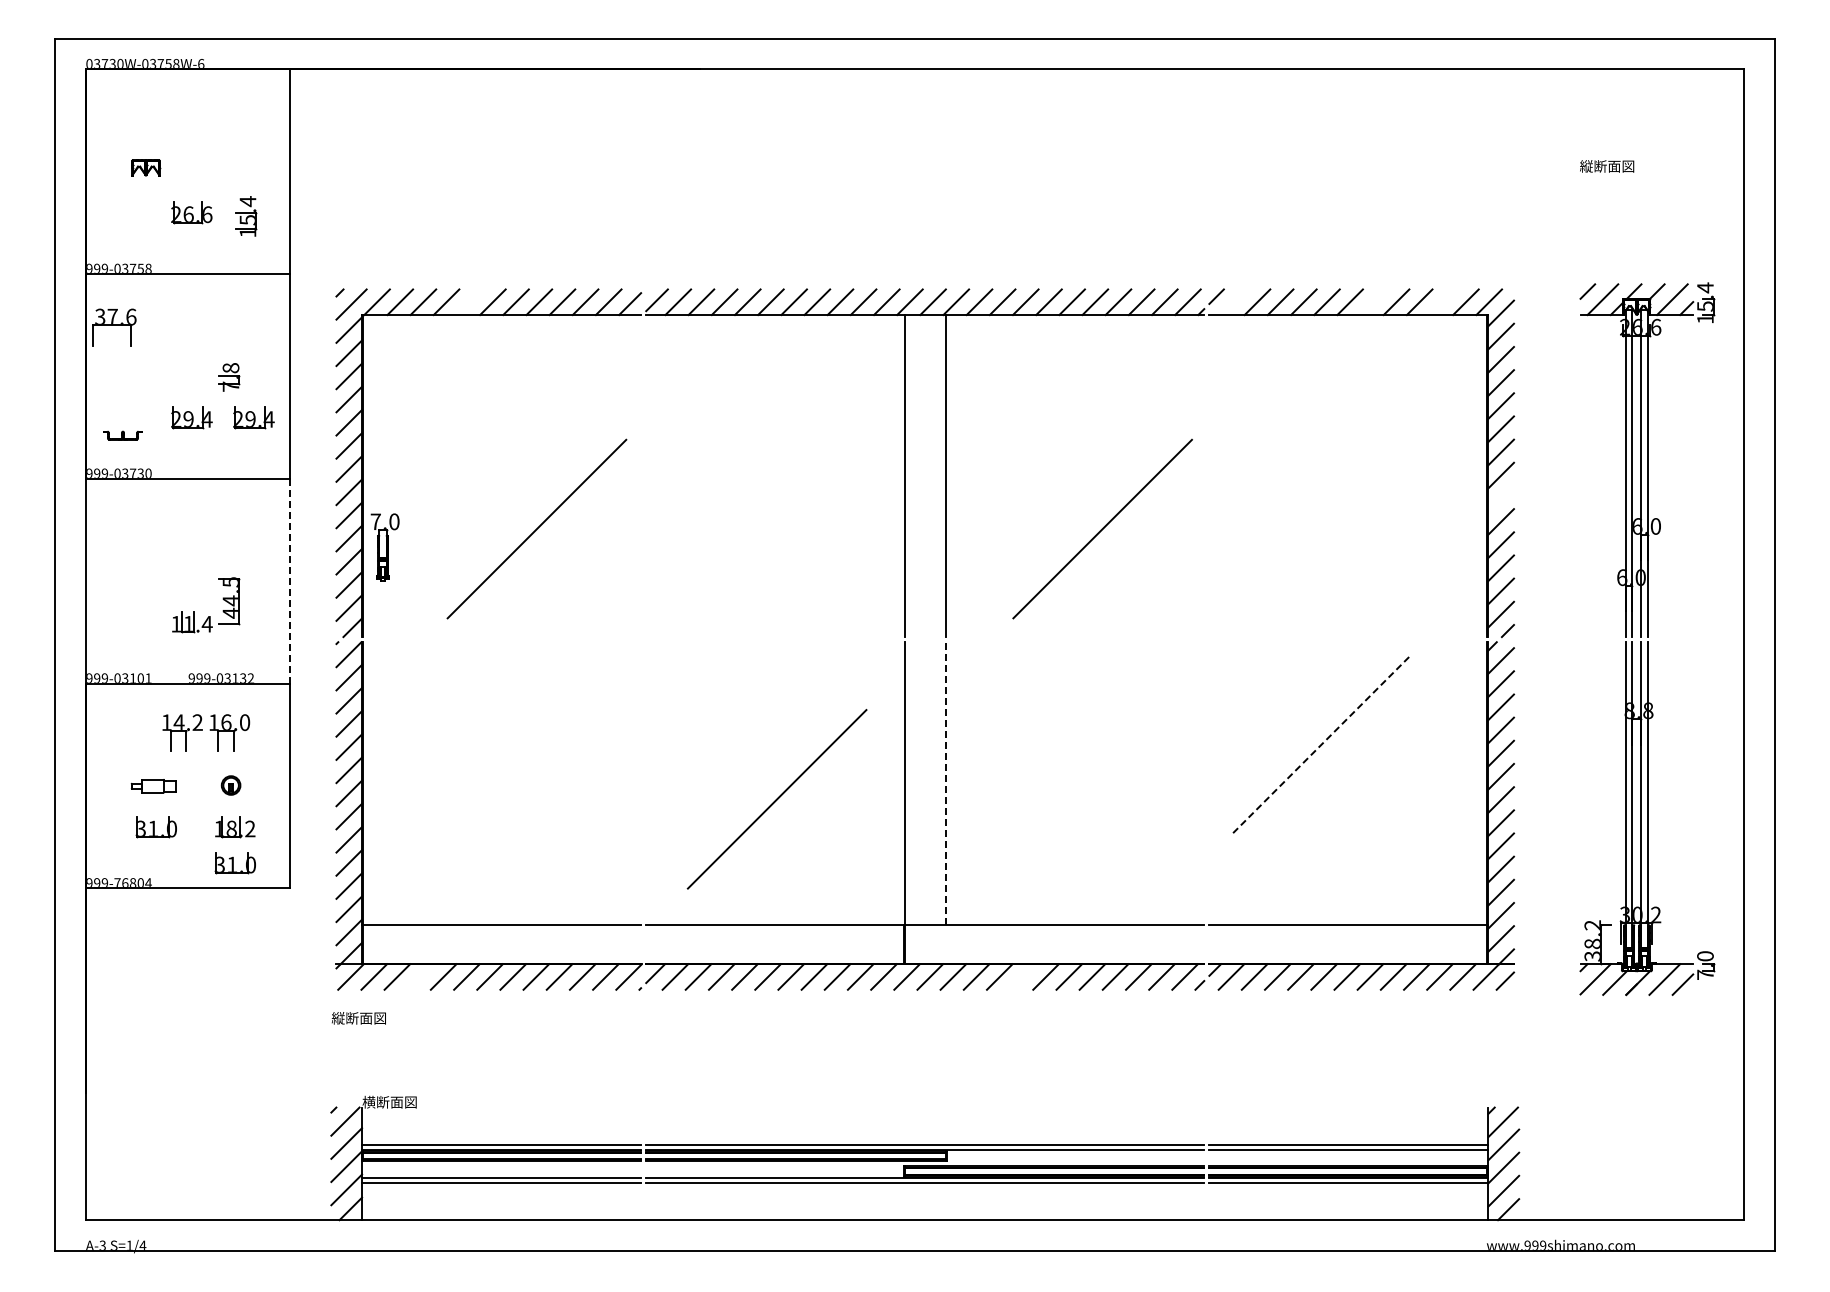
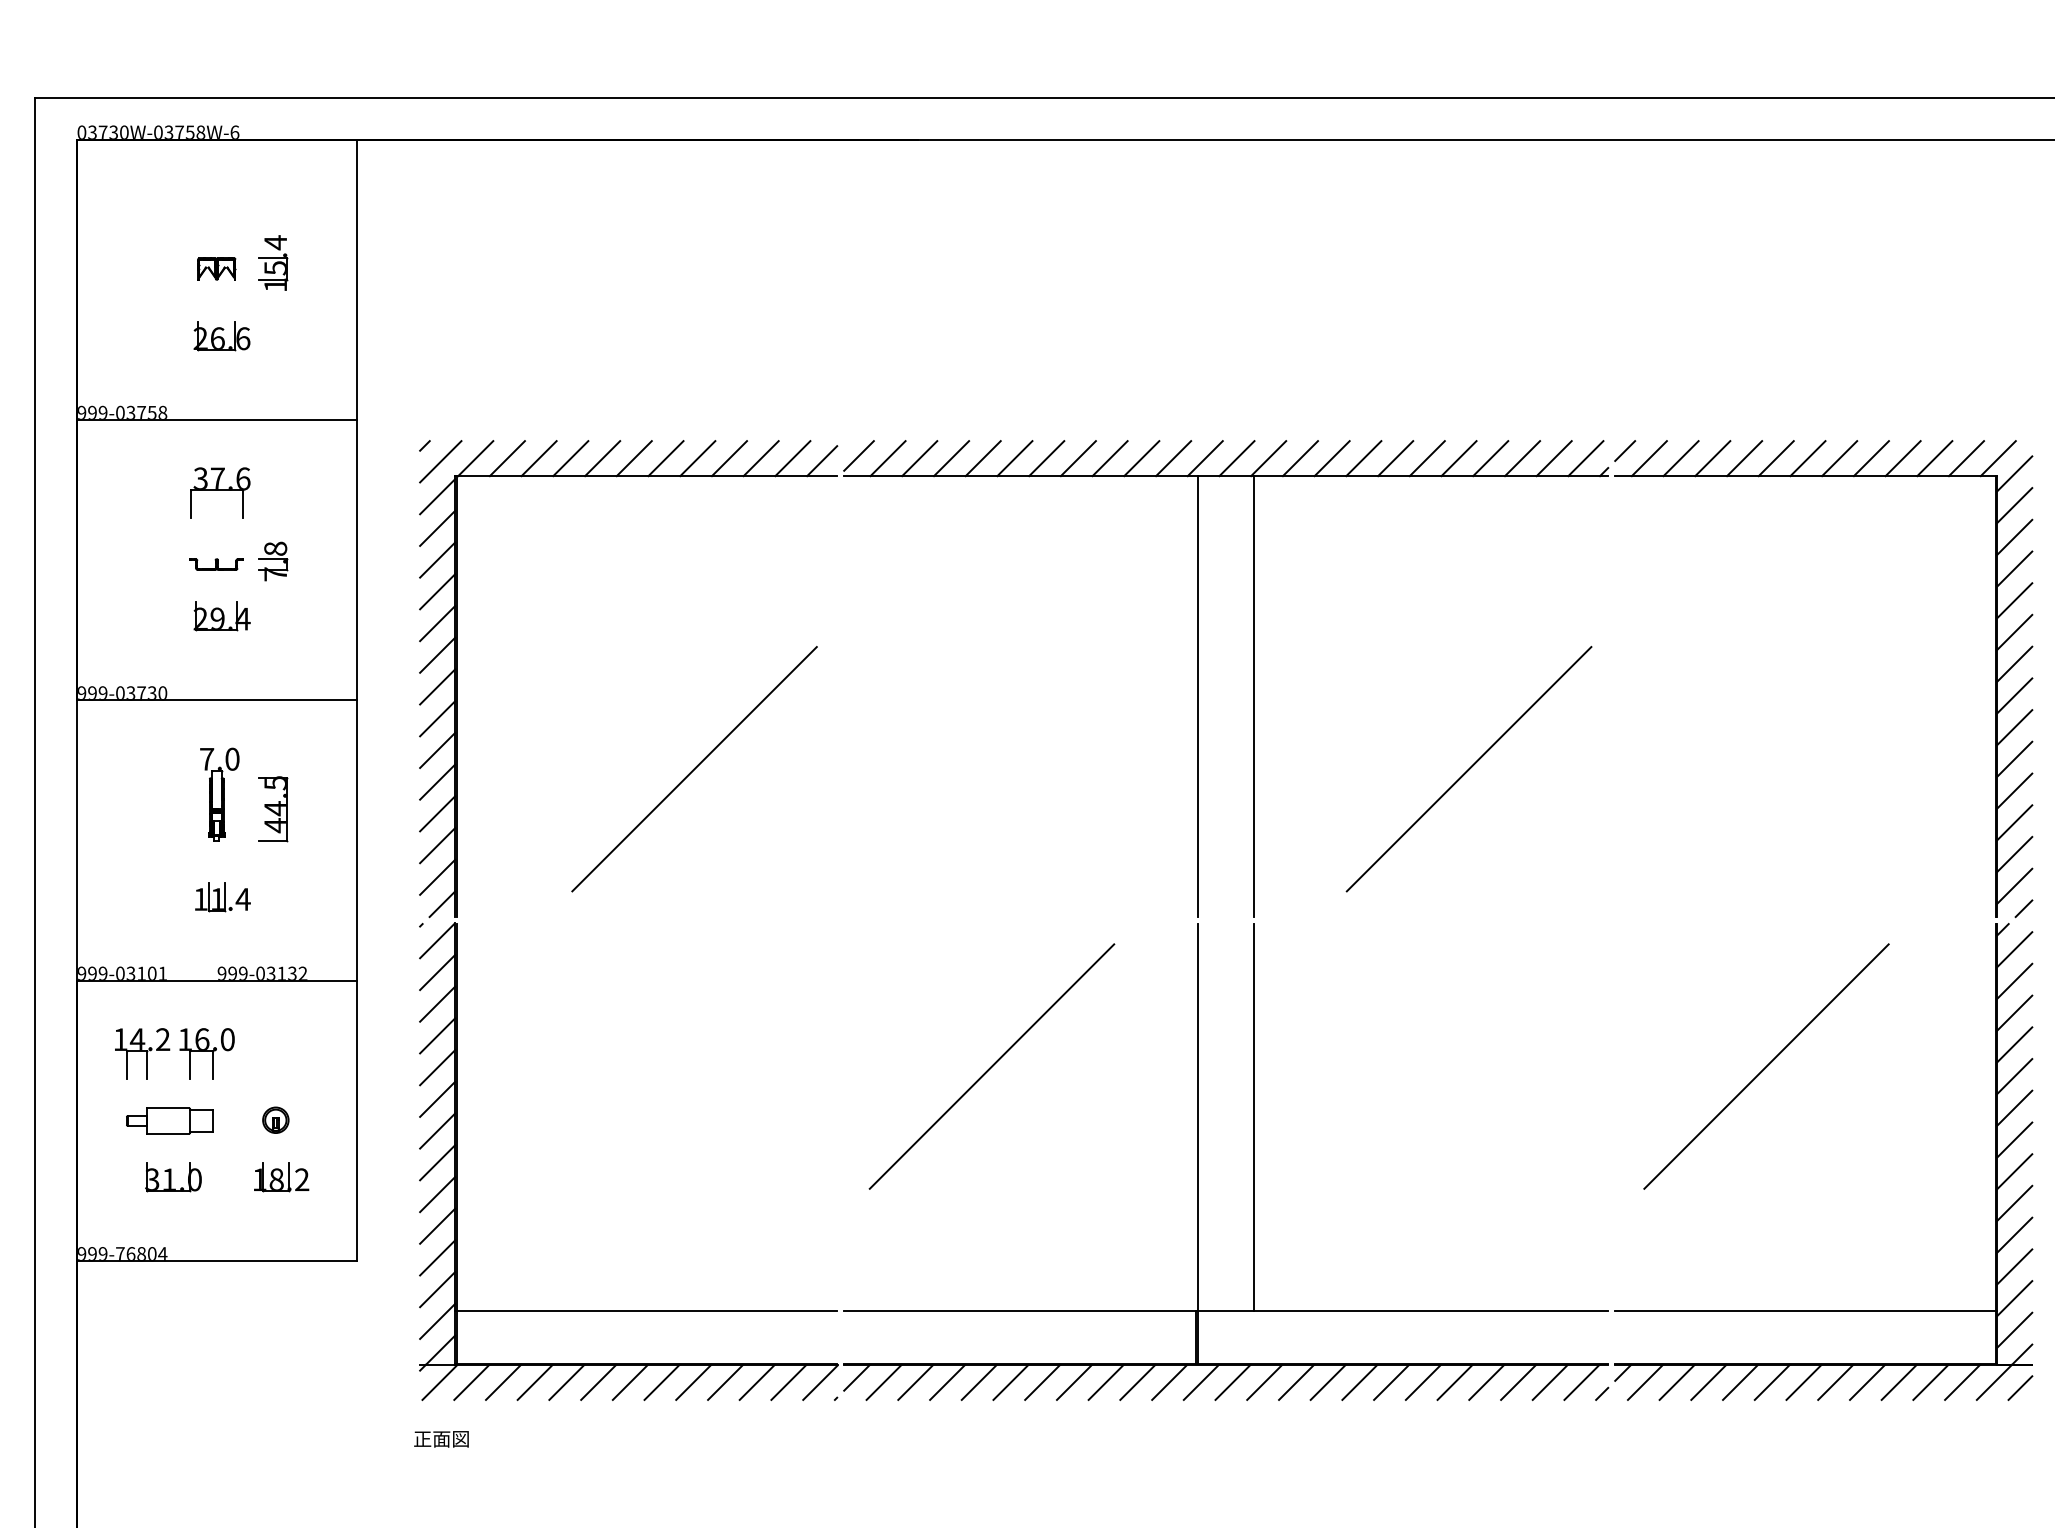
part: (146, 167) -> (217, 268), moved
part: (246, 216) -> (273, 263), moved
line: (469, 302) -> (602, 458), added
line: (1234, 302) -> (1649, 458), added
line: (1373, 302) -> (1839, 458), added
line: (1442, 302) -> (1934, 458), added
part: (114, 327) -> (220, 493), moved
part: (253, 417) -> (306, 616), removed
part: (122, 435) -> (216, 564), moved
line: (1500, 498) -> (2013, 727), added
part: (384, 547) -> (218, 794), moved
line: (290, 581) -> (357, 840), dashed -> solid
part: (229, 601) -> (273, 809), moved
part: (206, 732) -> (175, 1053), moved
line: (1319, 746) -> (1765, 1066), dashed -> solid
line: (945, 783) -> (1253, 1117), dashed -> solid
part: (153, 786) -> (169, 1121), size x1.43
line: (776, 799) -> (991, 1066), moved
part: (234, 863) -> (280, 1227), removed
line: (420, 976) -> (535, 1381), added
line: (1022, 976) -> (1359, 1381), added
text: (358, 1018) -> (450, 1439), 縦断面図 -> 正面図

